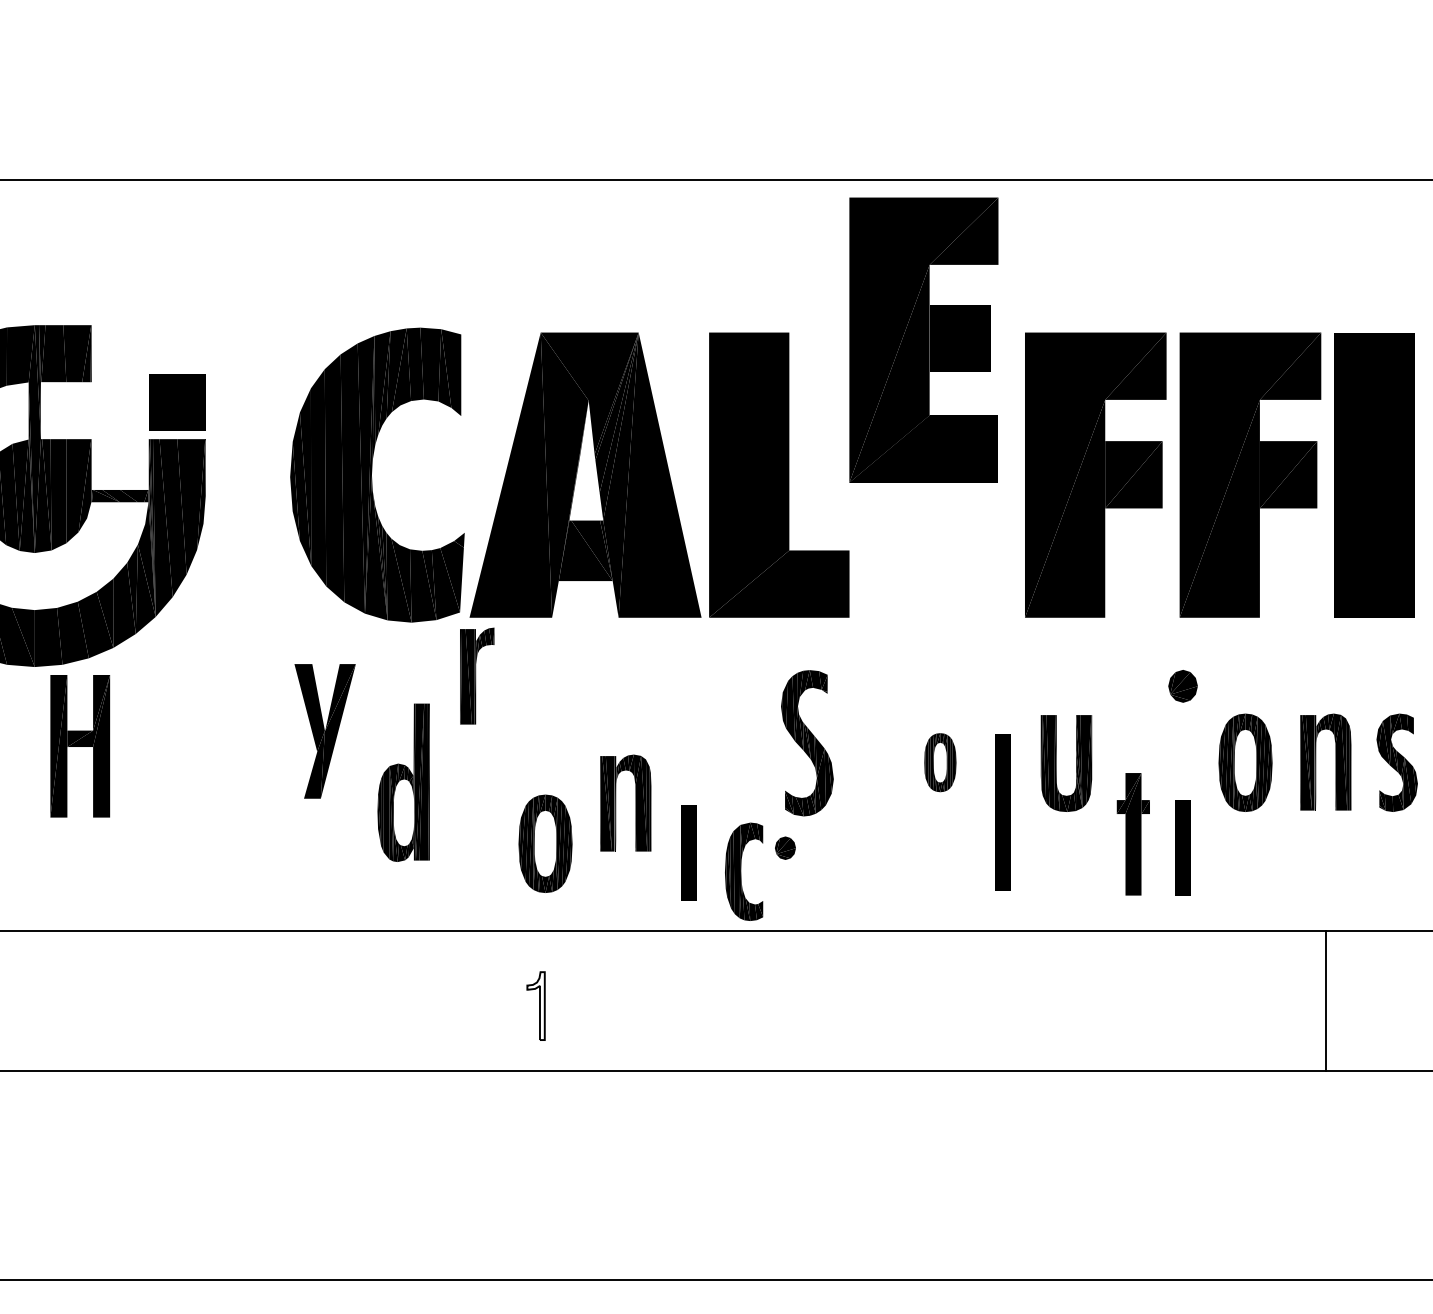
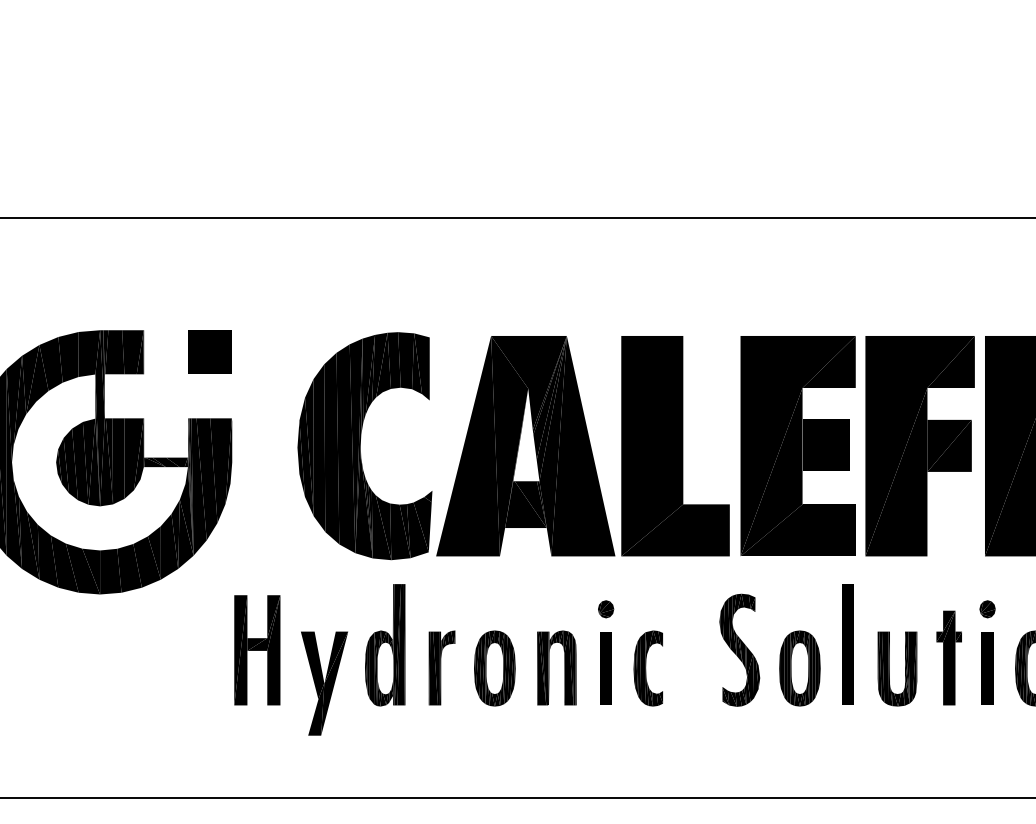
part: (923, 339) -> (797, 445), moved
part: (177, 402) -> (210, 352), moved
part: (477, 675) -> (442, 667), moved
part: (1182, 685) -> (987, 608), size x0.71
part: (324, 731) -> (324, 683), moved
part: (807, 743) -> (739, 650), moved
part: (80, 746) -> (257, 650), moved
part: (940, 762) -> (800, 668), size x1.67
part: (403, 782) -> (385, 645), moved
part: (616, 802) -> (549, 667), moved
part: (1002, 812) -> (848, 645), moved
part: (1132, 834) -> (948, 658), moved
part: (545, 843) -> (494, 668), moved
part: (785, 847) -> (606, 608), moved
part: (1182, 847) -> (987, 668), moved
part: (688, 852) -> (605, 668), moved
part: (744, 871) -> (648, 668), moved

